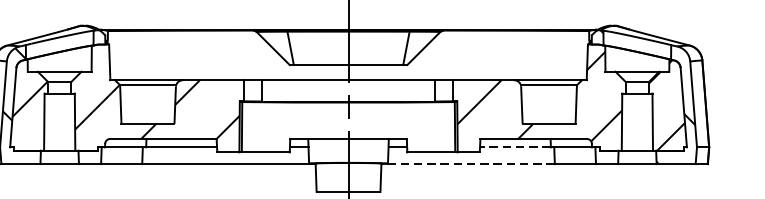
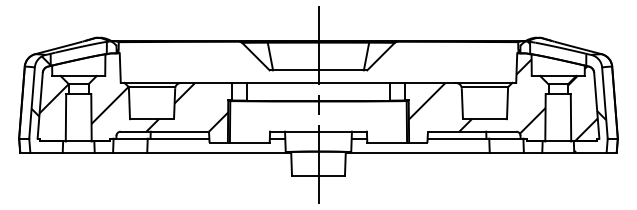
line: (514, 147) -> (456, 138), dashed -> solid
line: (467, 163) -> (417, 152), dashed -> solid

